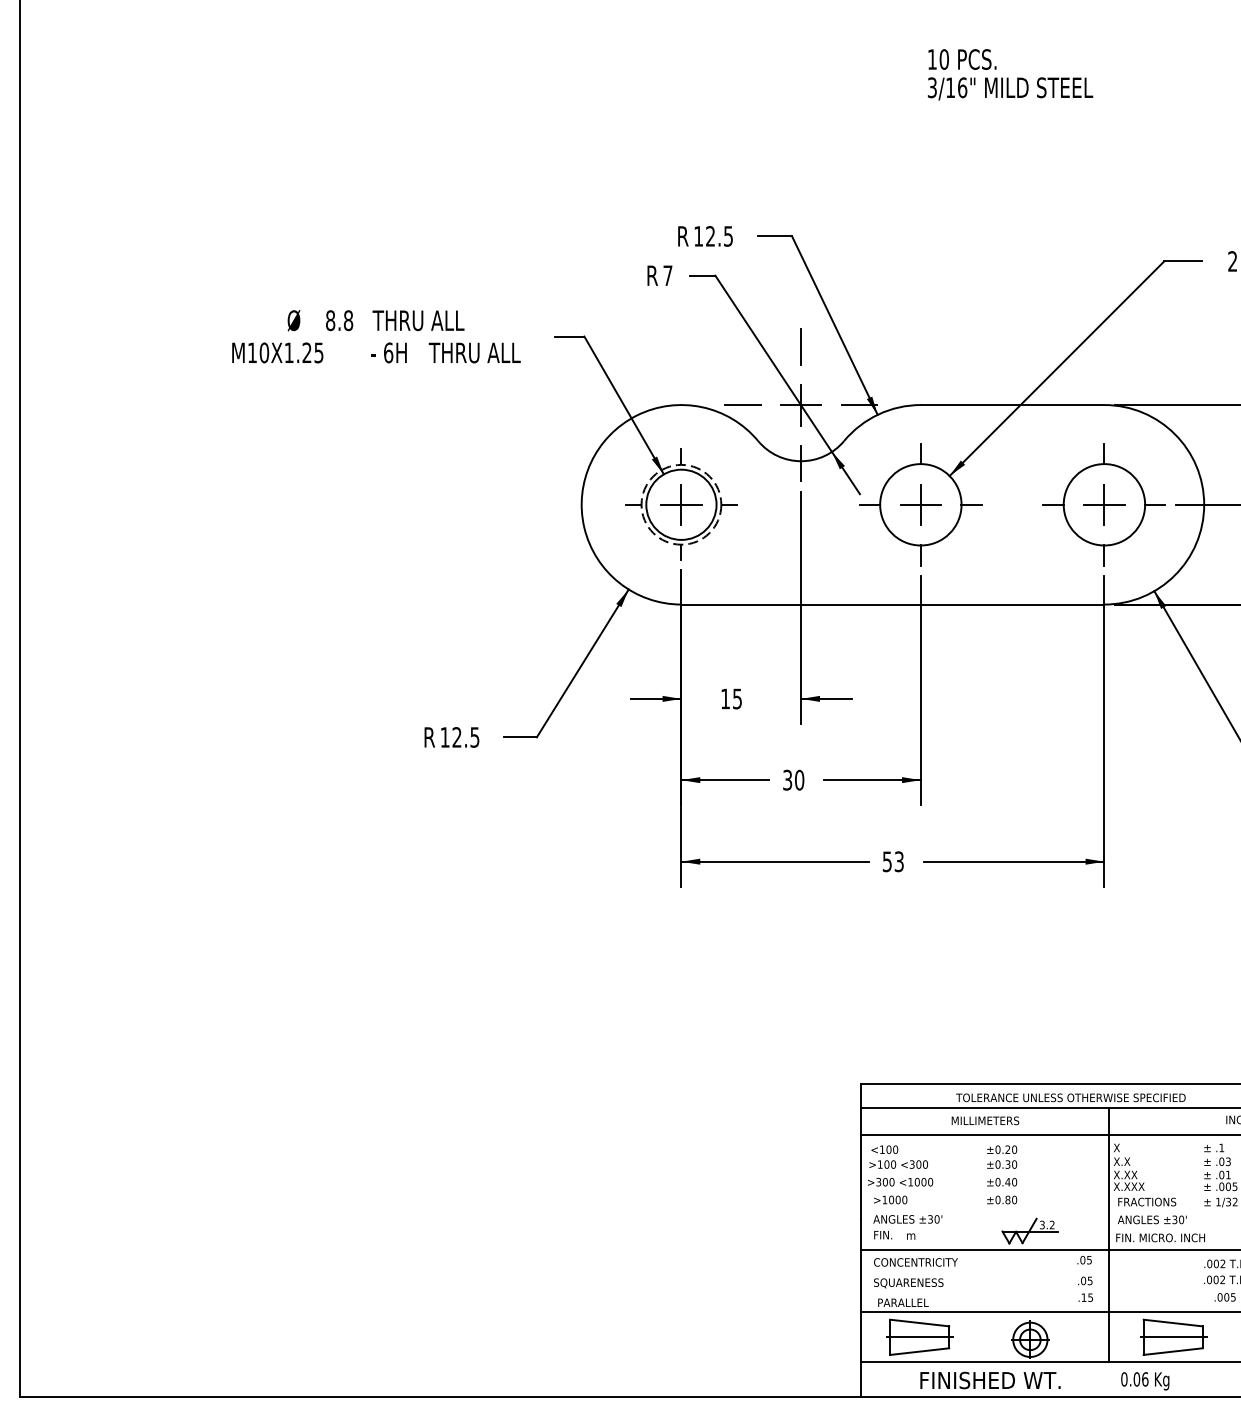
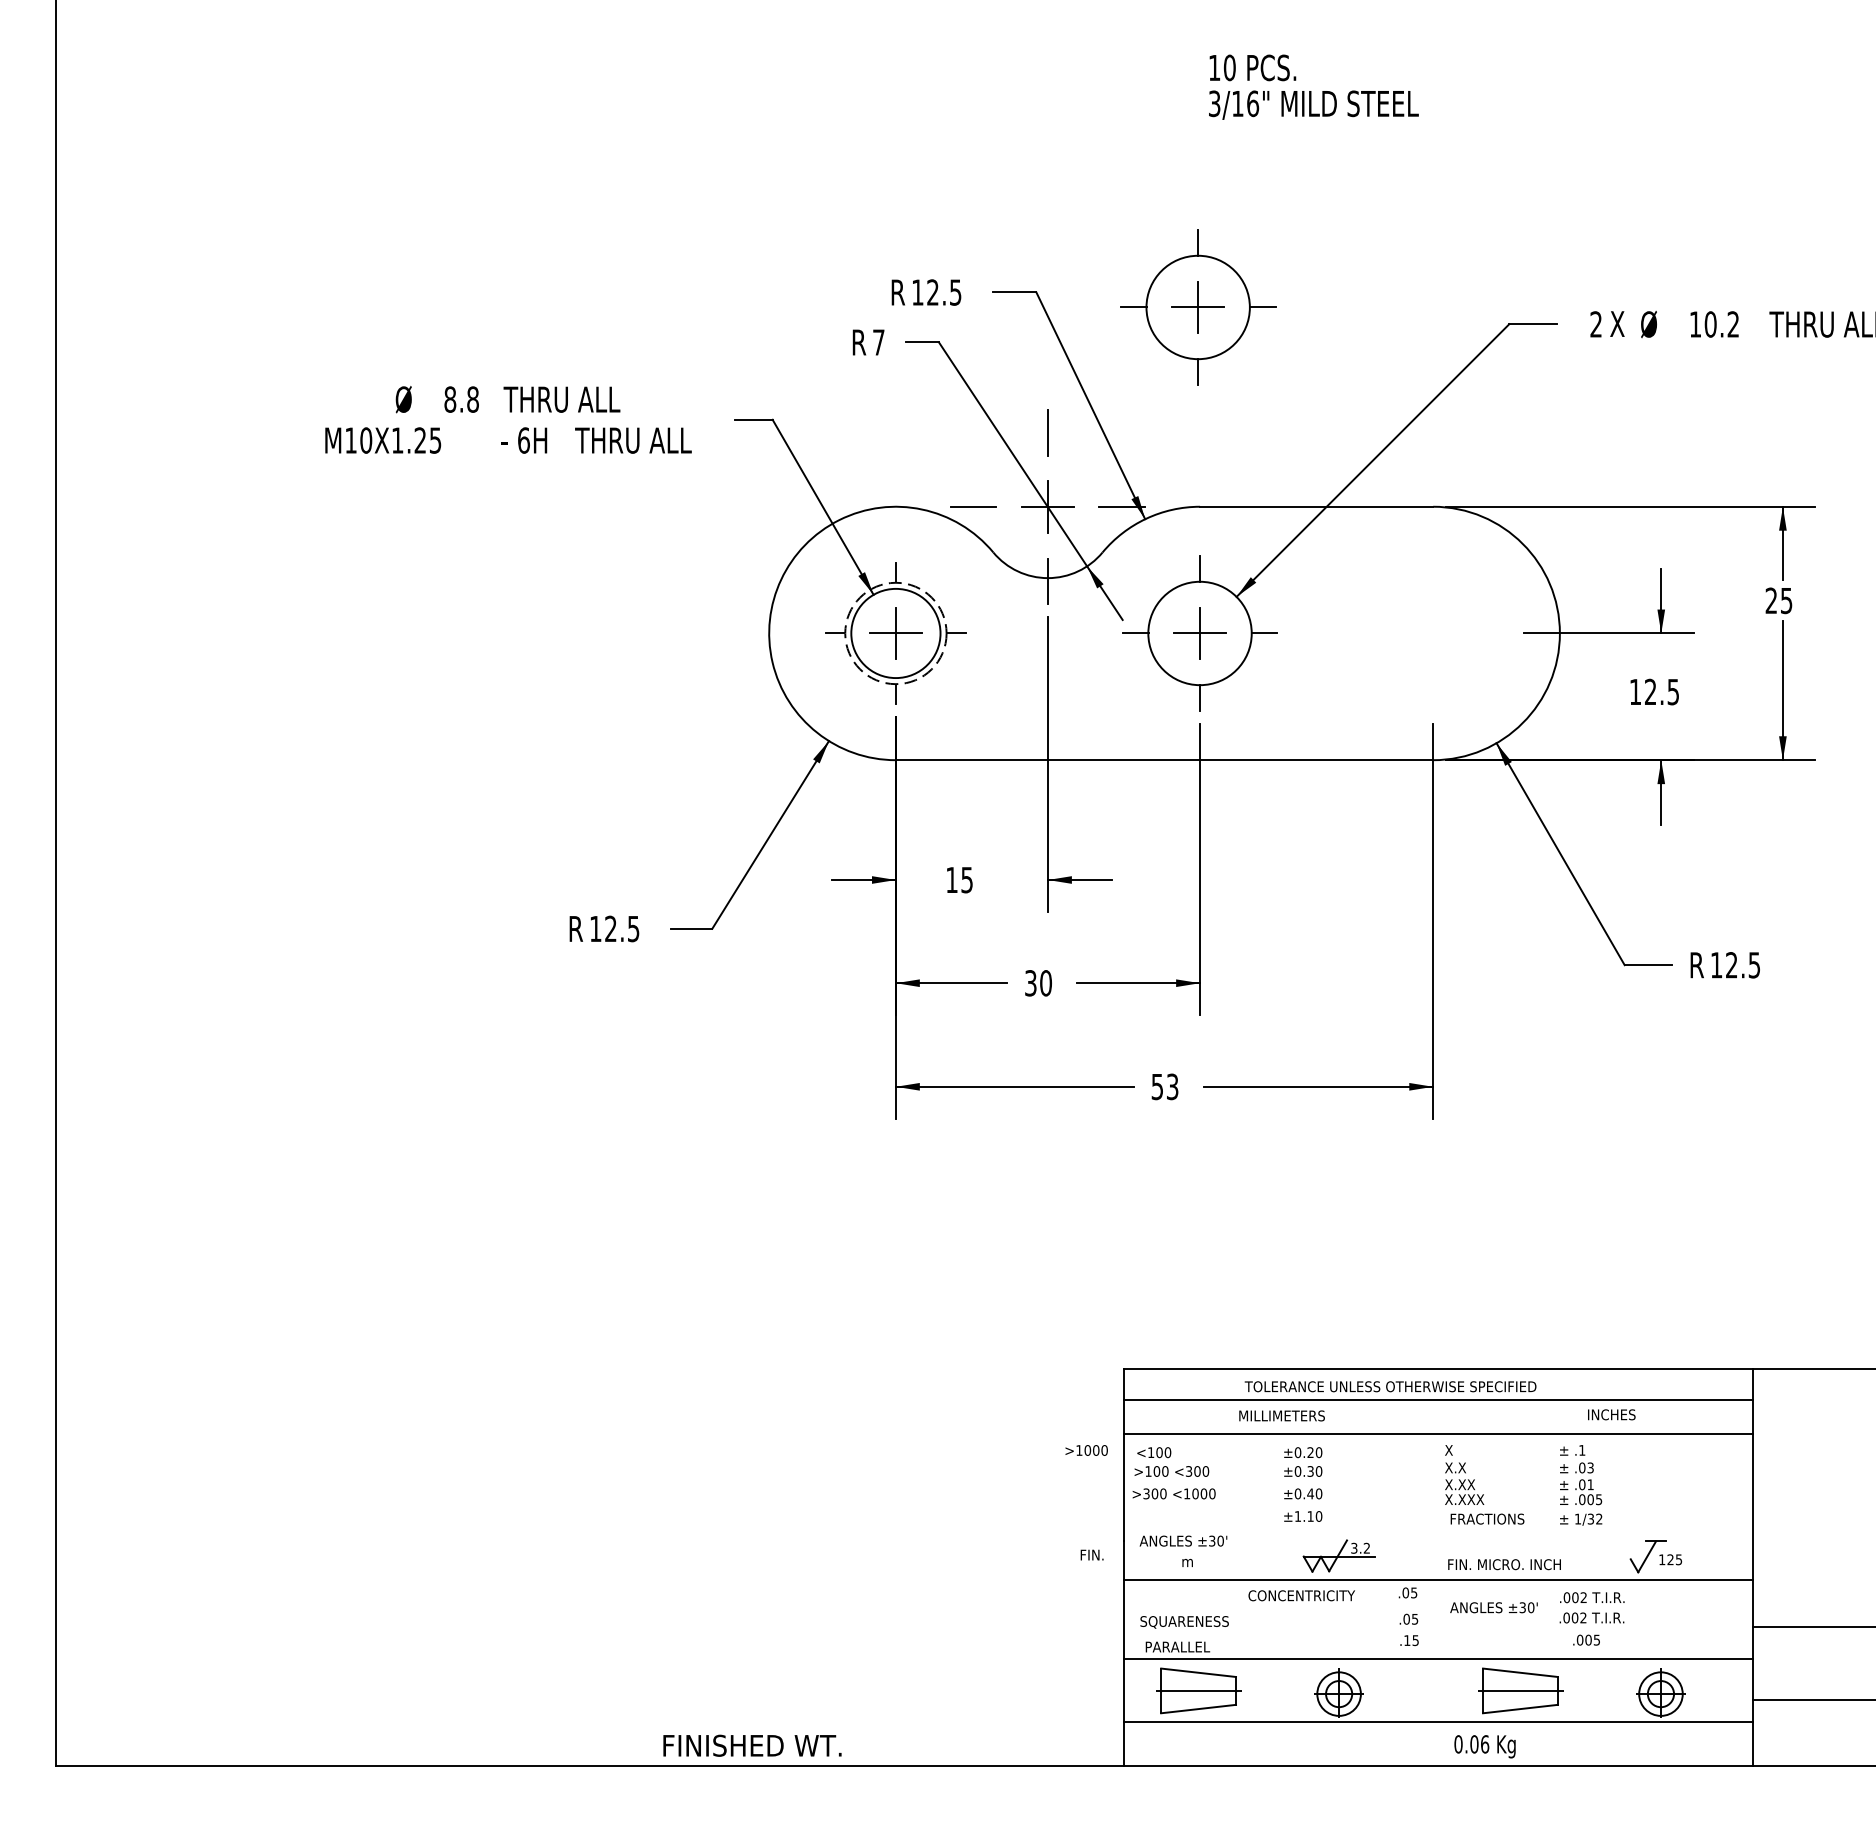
part: (1104, 504) -> (1198, 307), moved
text: (890, 1200) -> (1086, 1450), moved
text: (1002, 1200) -> (1303, 1516), ±0.80 -> ±1.10
text: (1151, 1219) -> (1493, 1607), moved
text: (882, 1234) -> (1091, 1554), moved
line: (1108, 1235) -> (1438, 1561), removed
text: (915, 1262) -> (1301, 1595), moved
text: (990, 1380) -> (752, 1745), moved

